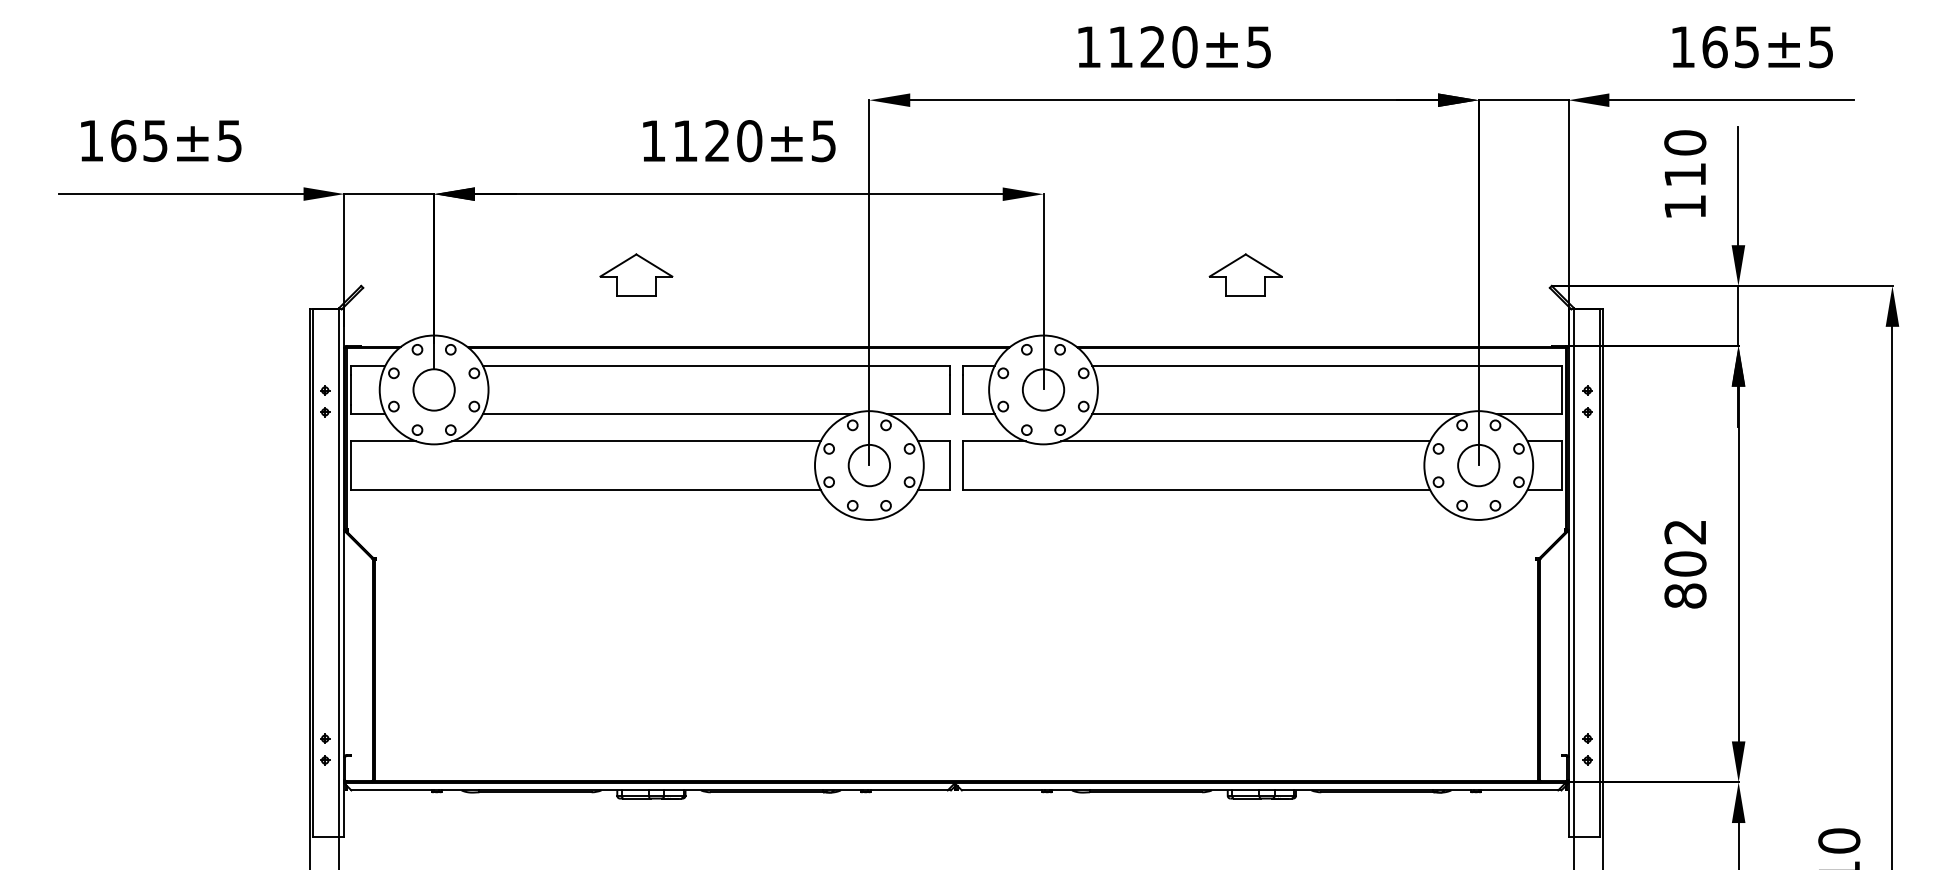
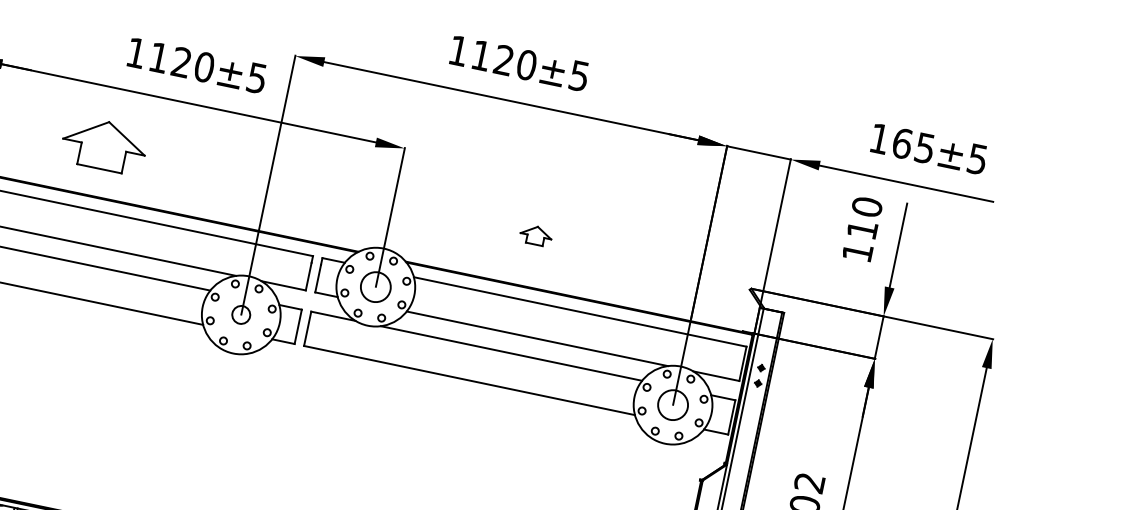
part: (636, 274) -> (104, 145), size x1.6
part: (1245, 274) -> (536, 235), size x0.6
circle: (869, 465) -> (241, 314), size x0.6

